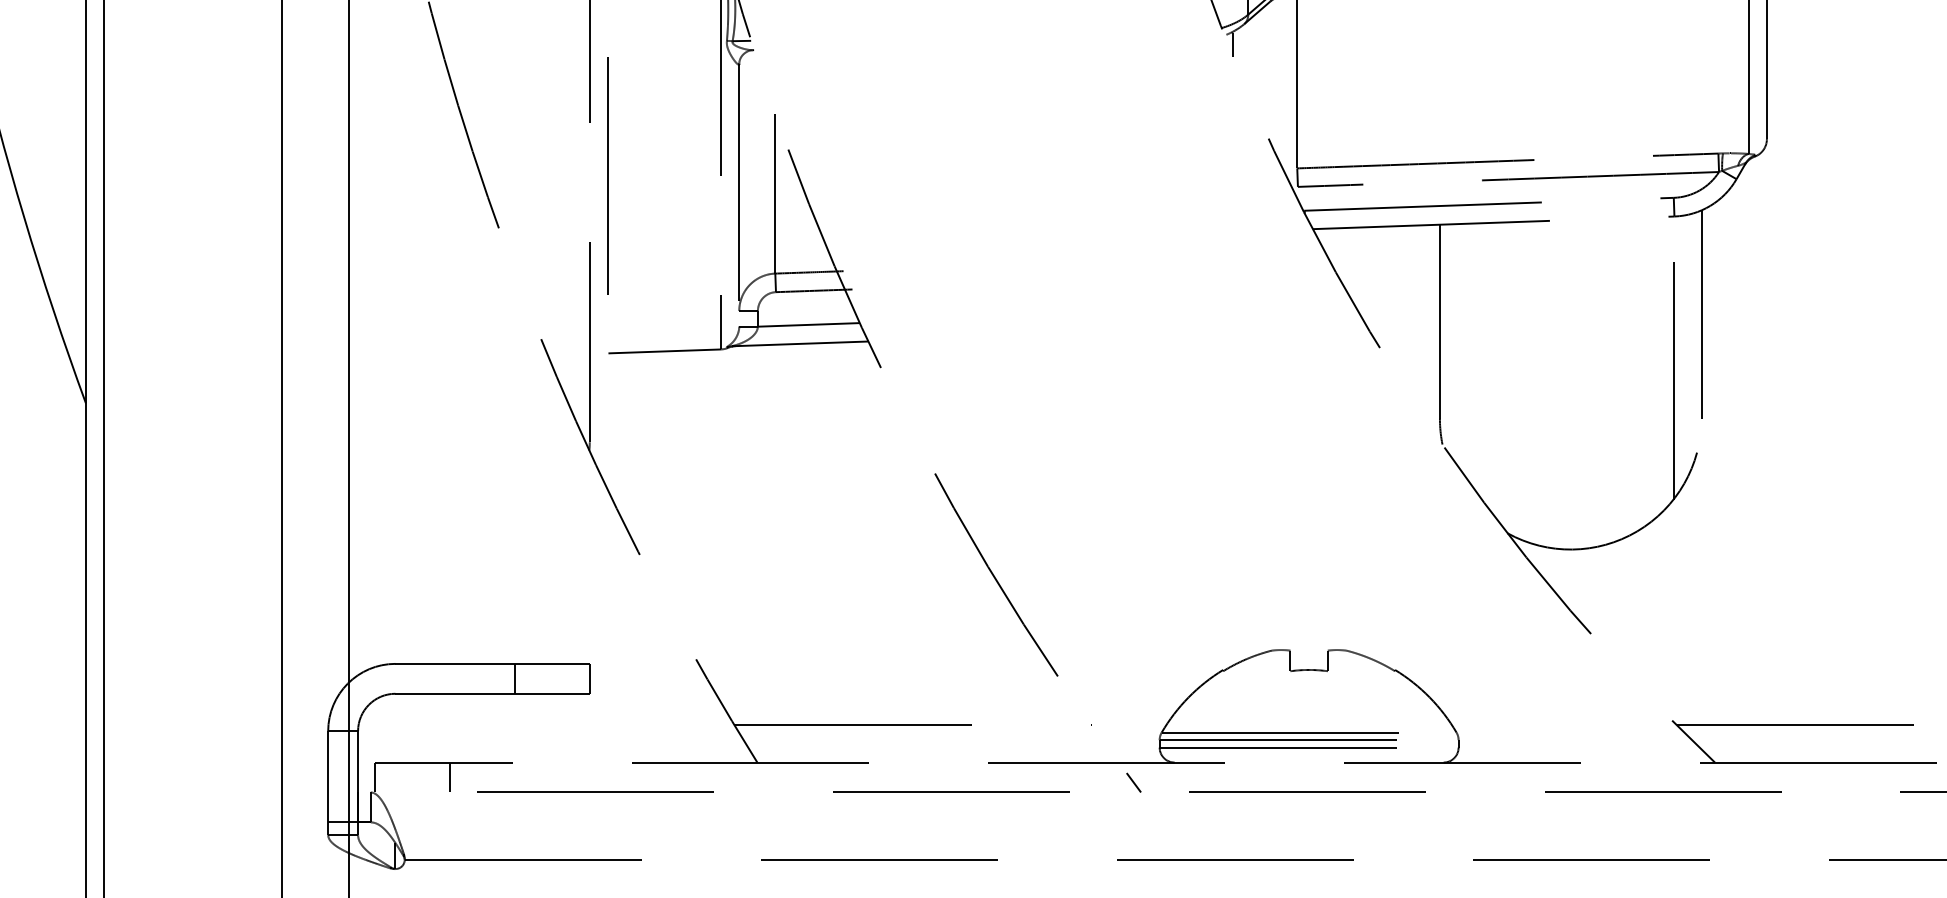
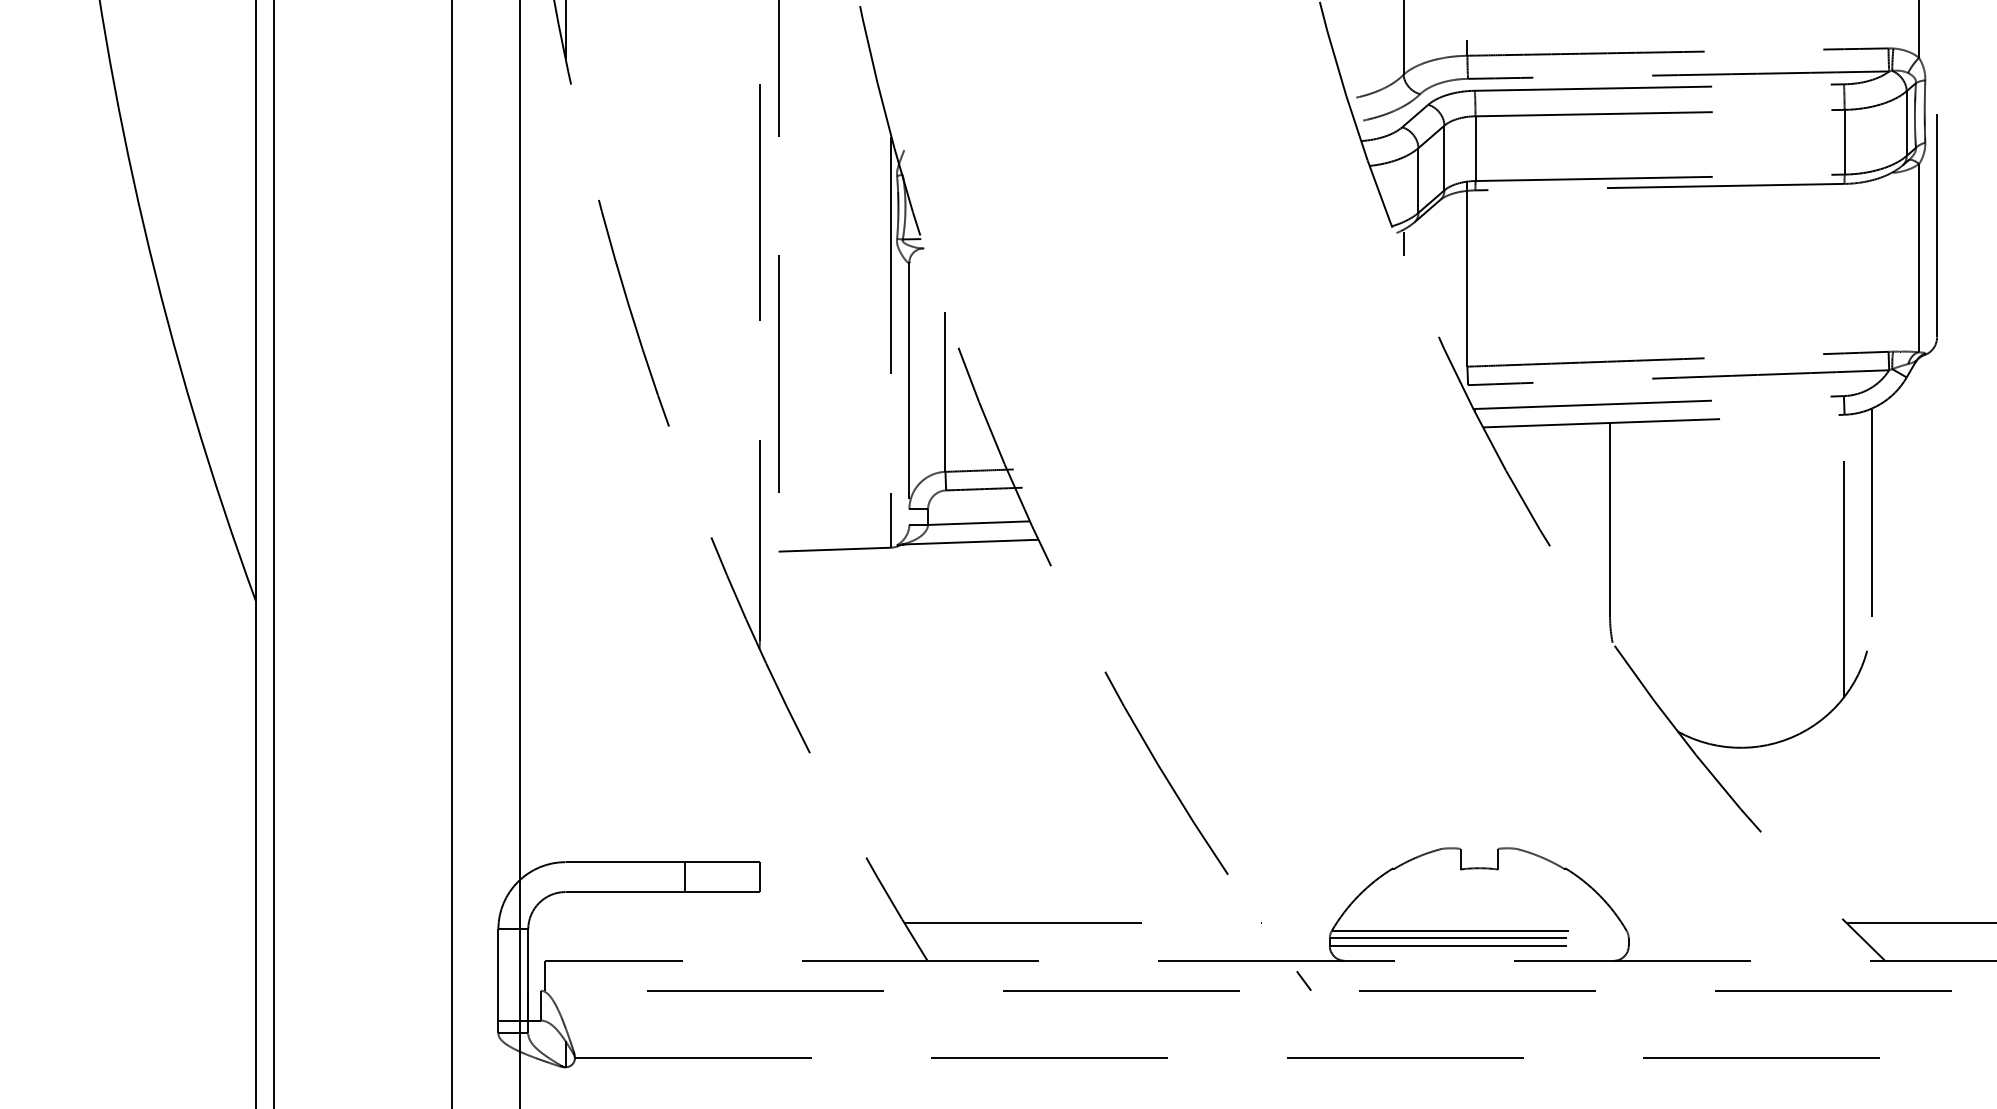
line: (449, 777) -> (619, 975), removed

